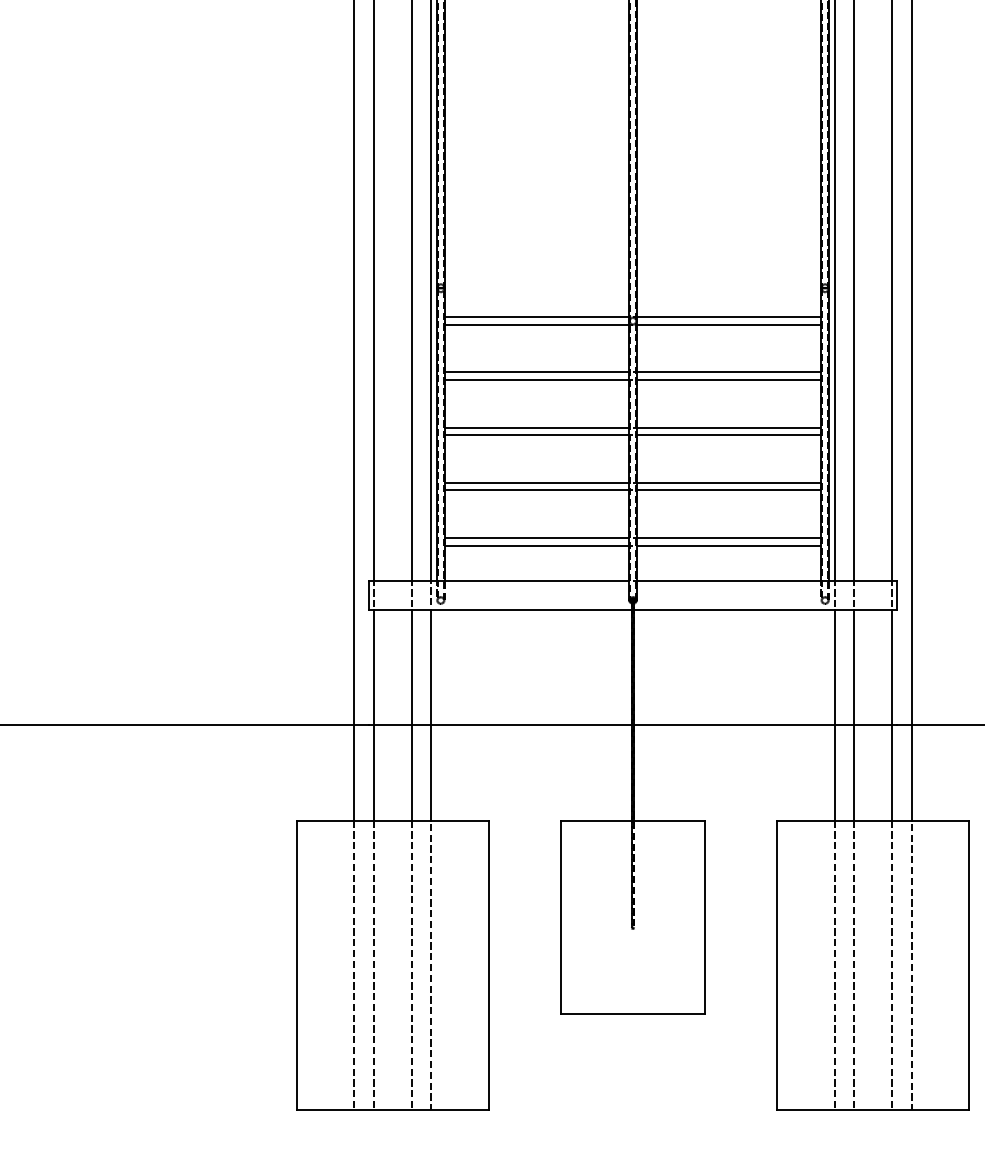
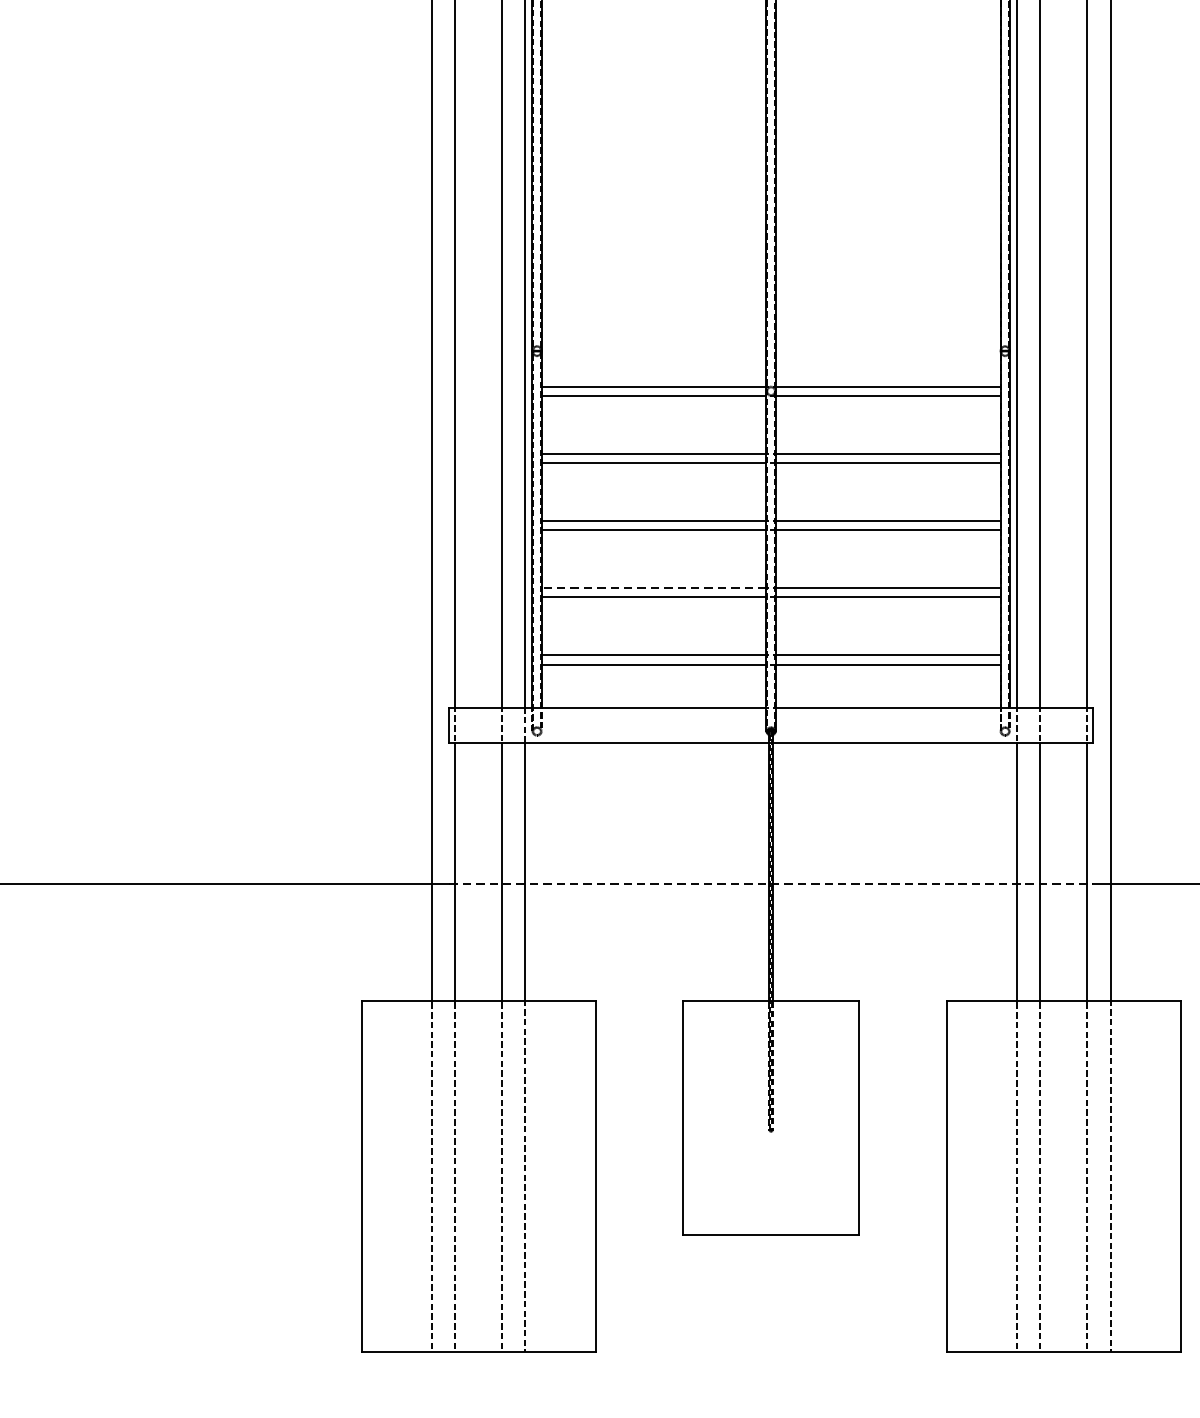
line: (536, 482) -> (653, 587), solid -> dashed
line: (633, 725) -> (771, 883), solid -> dashed

